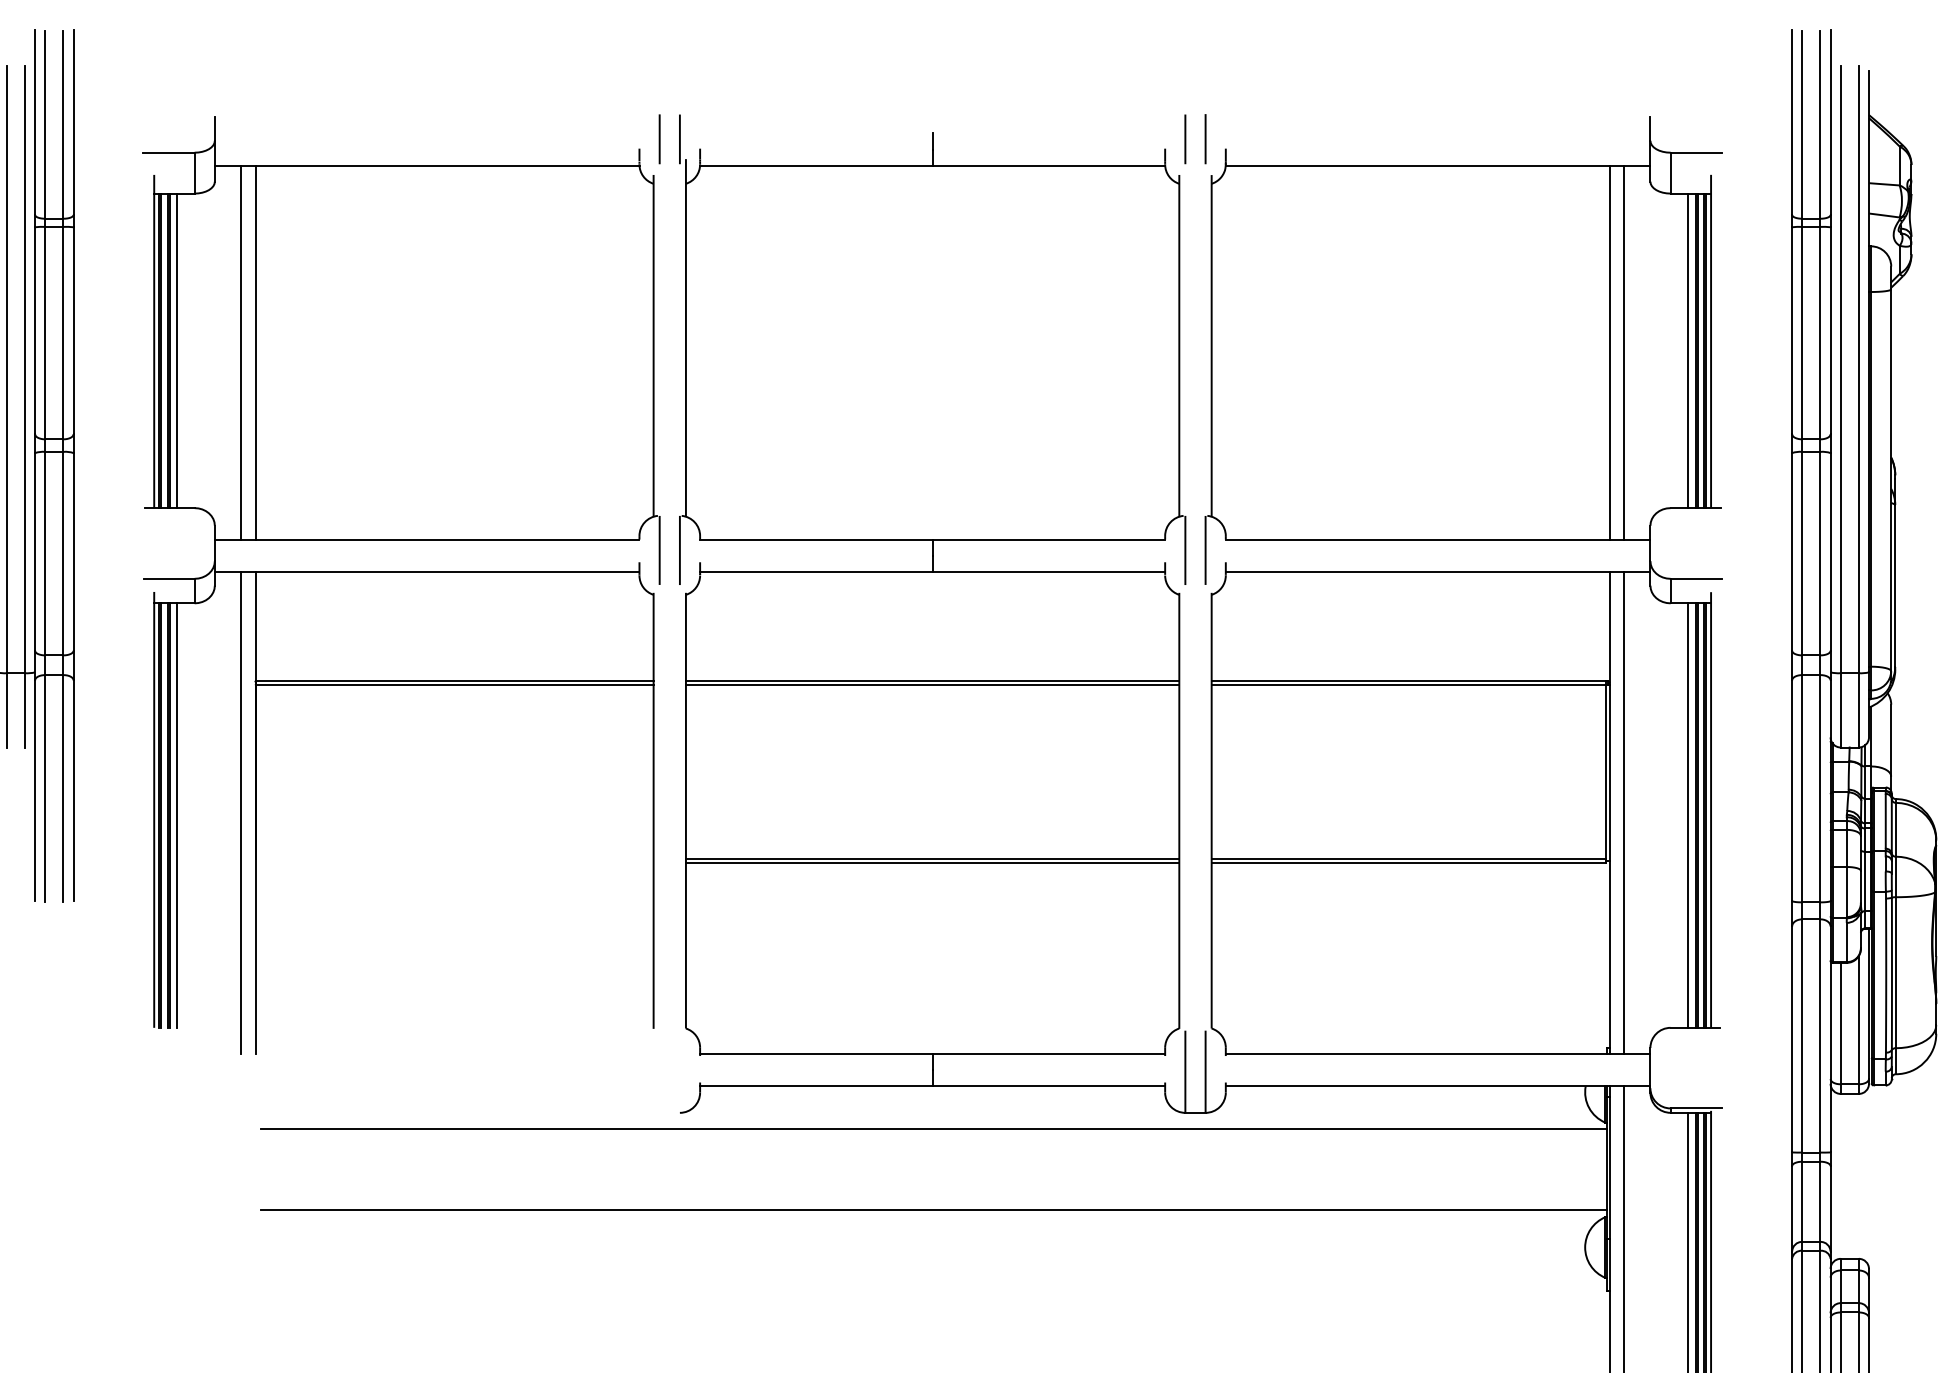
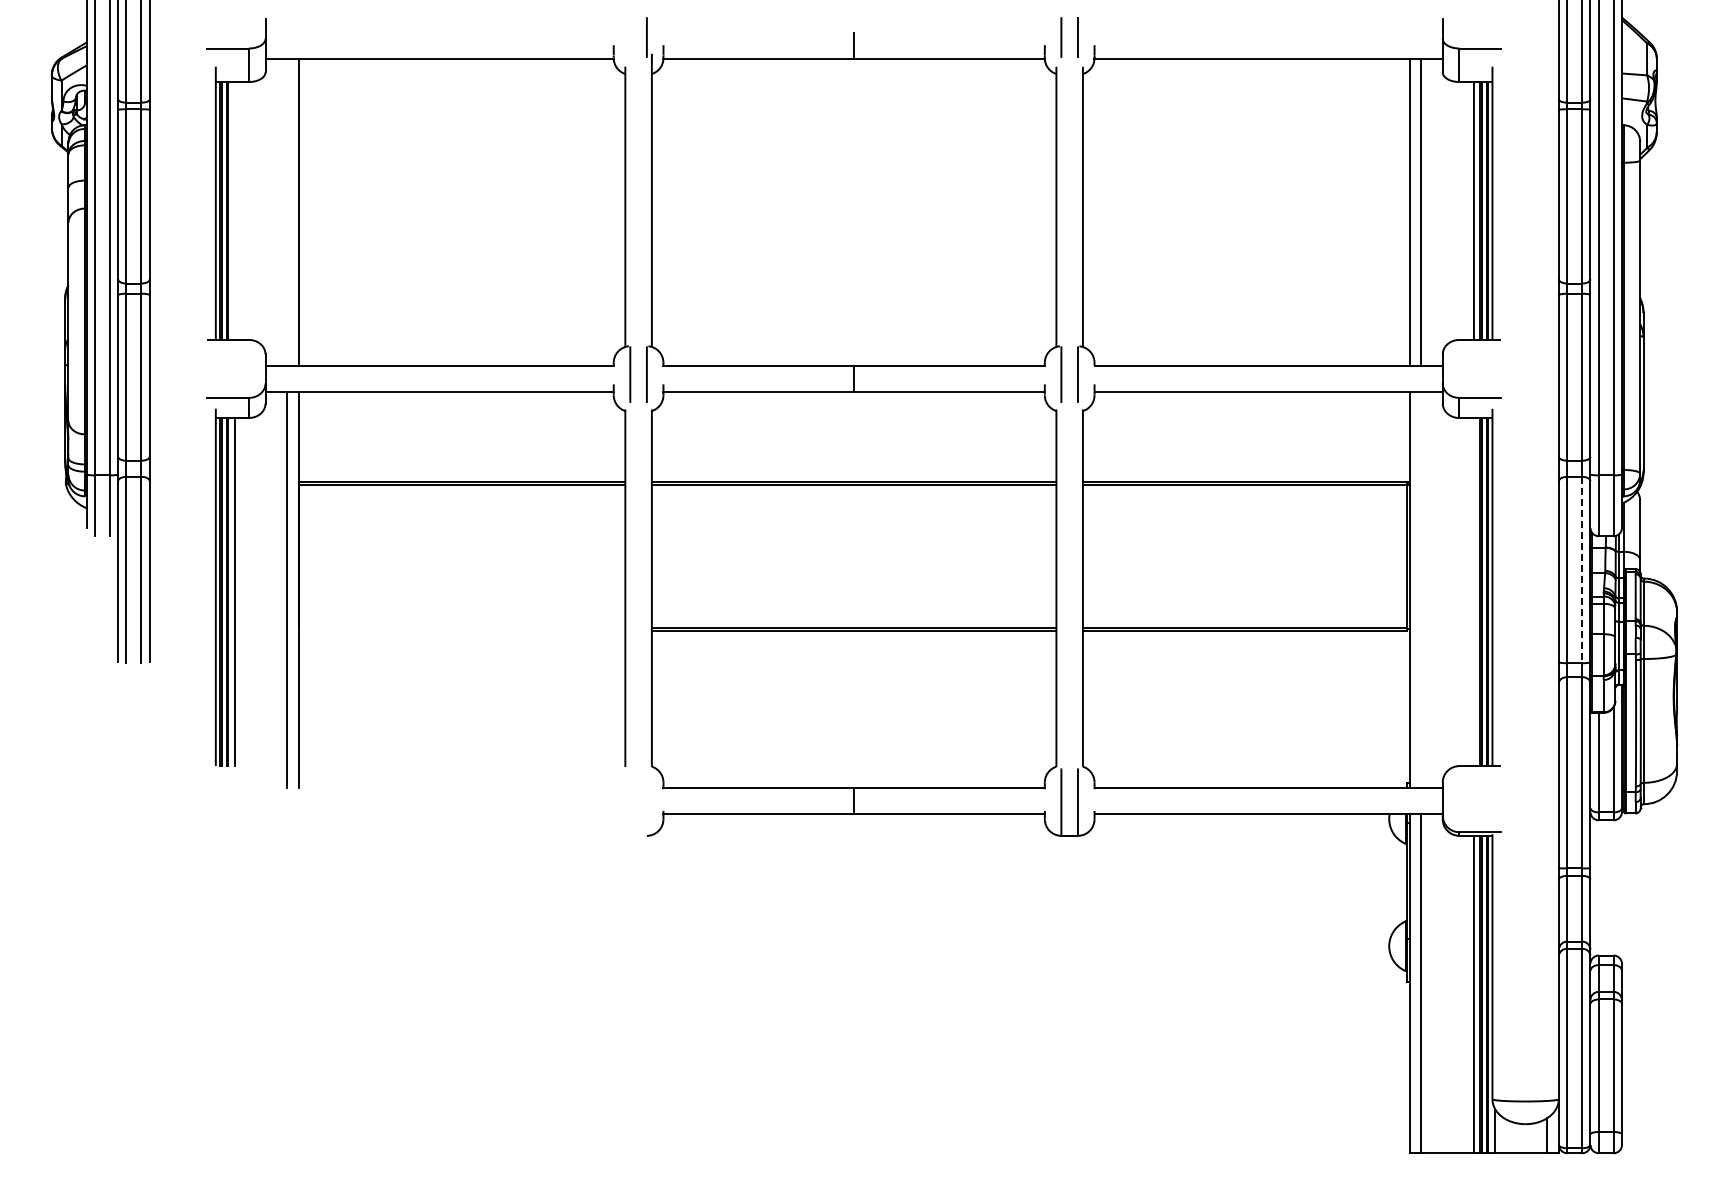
line: (659, 139) -> (630, 37), removed
line: (176, 350) -> (234, 210), removed
line: (241, 352) -> (287, 212), removed
line: (1820, 789) -> (1582, 570), solid -> dashed
line: (1624, 812) -> (1421, 589), removed
line: (1687, 816) -> (1473, 592), removed
line: (934, 1129) -> (855, 849), removed
line: (934, 1210) -> (855, 915), removed

